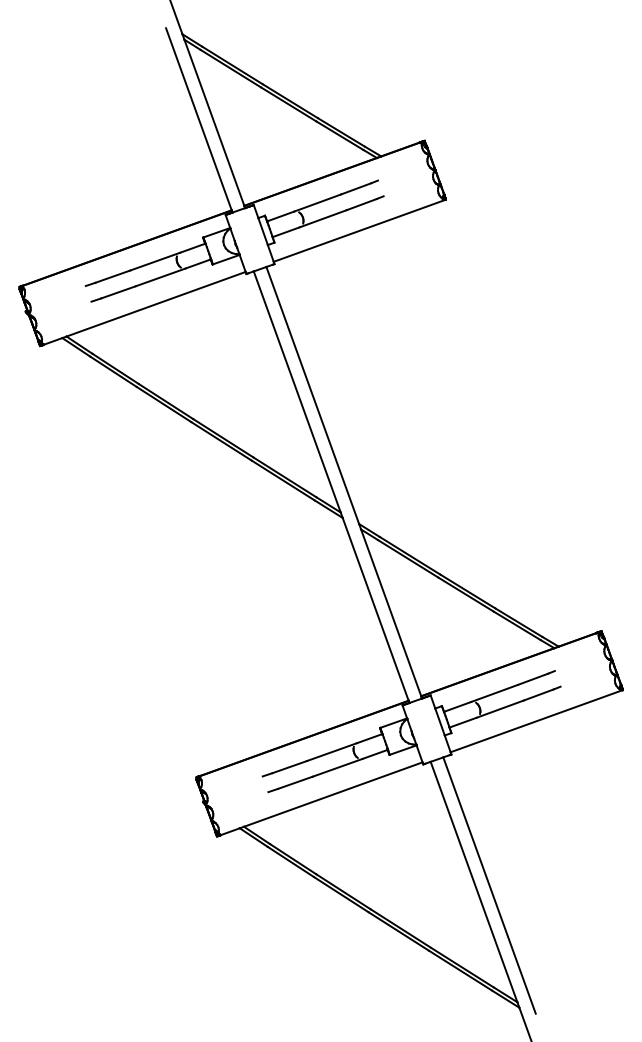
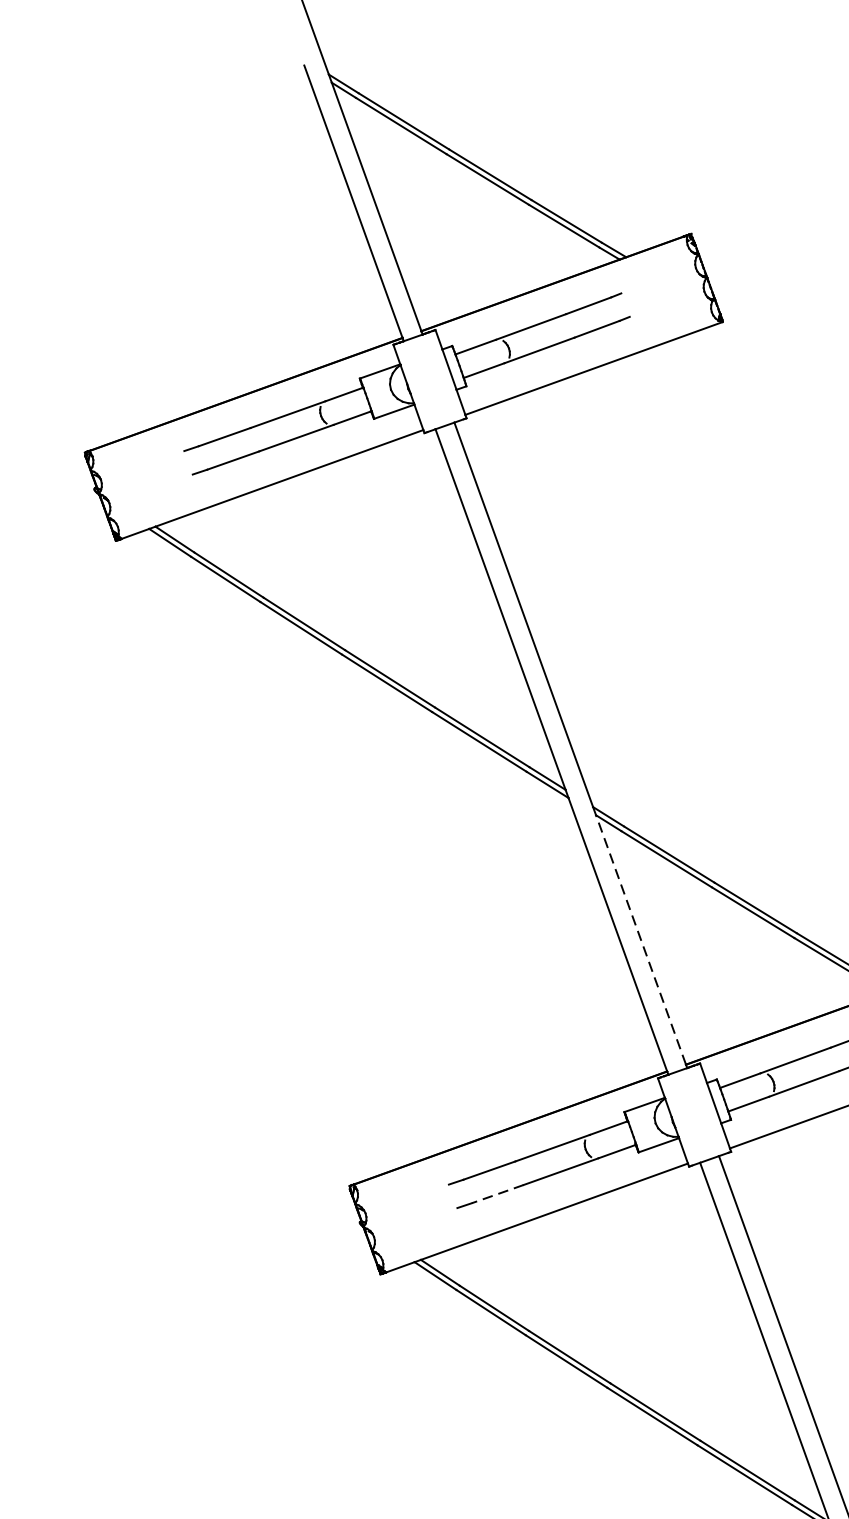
line: (391, 612) -> (641, 939), solid -> dashed
line: (294, 782) -> (496, 1193), solid -> dashed

